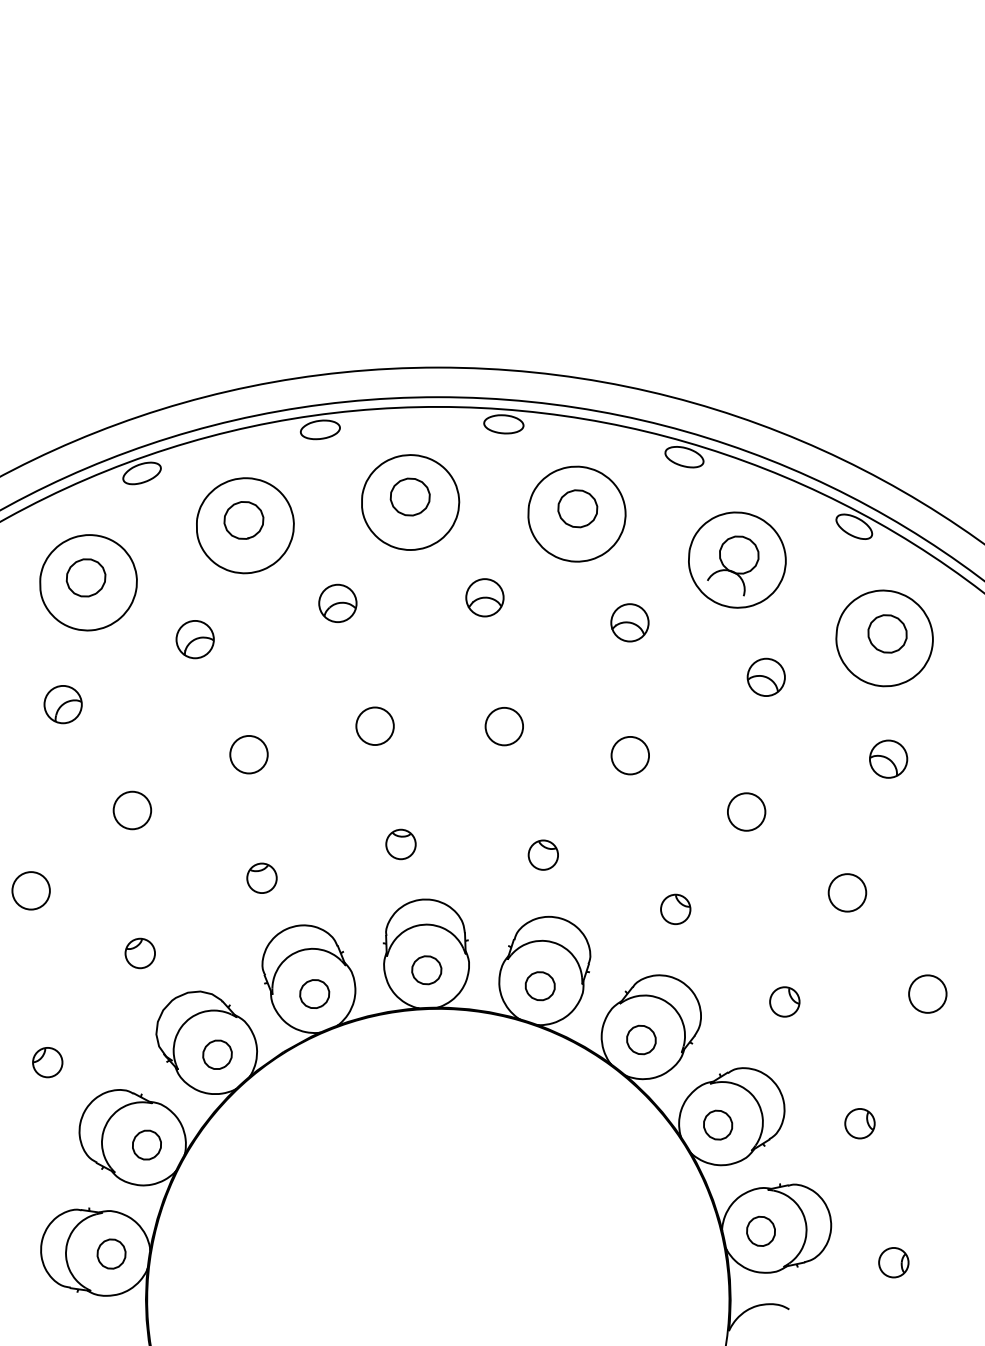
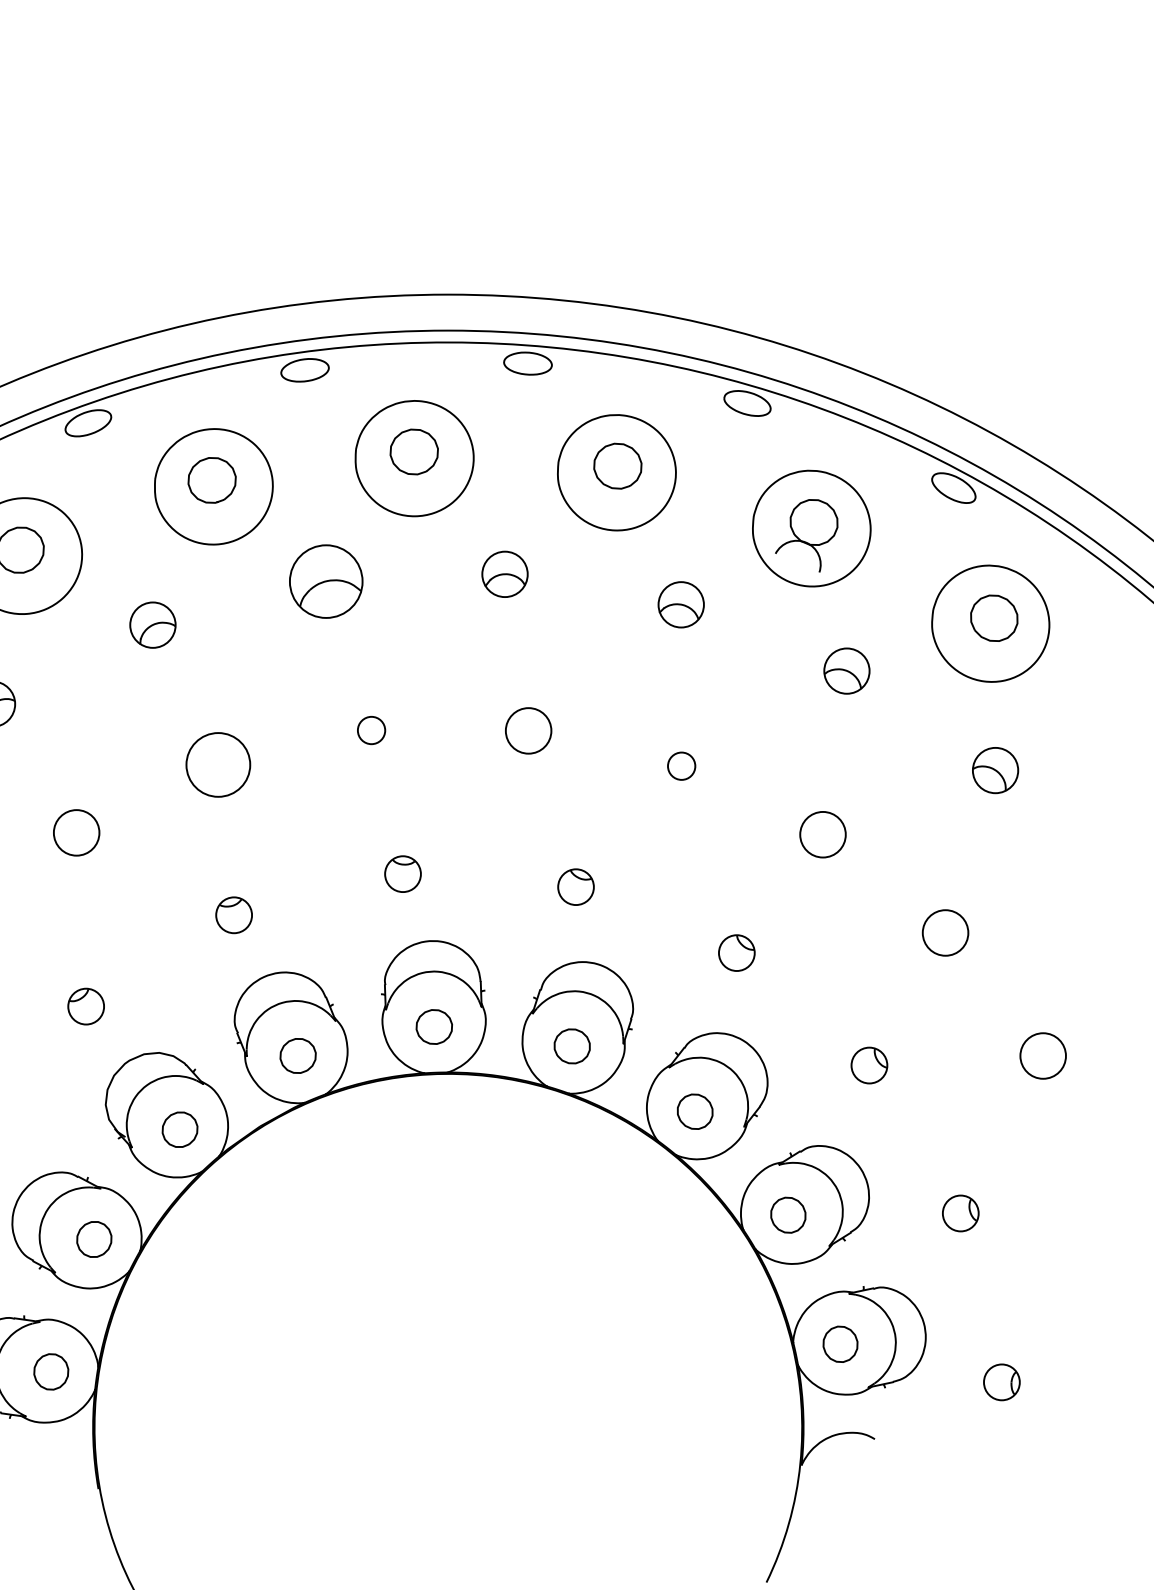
part: (337, 602) -> (325, 580), size x1.6
circle: (374, 726) -> (370, 730), size x0.6
circle: (248, 754) -> (217, 764), size x1.4
circle: (630, 755) -> (681, 766), size x0.6

